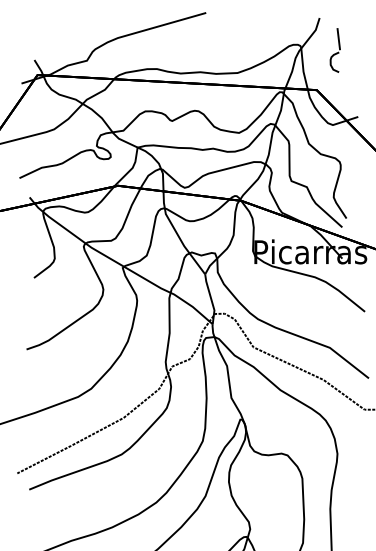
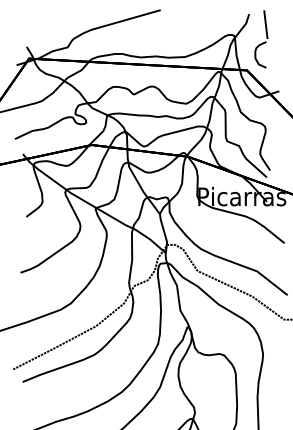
part: (335, 50) -> (261, 39), size x1.67

